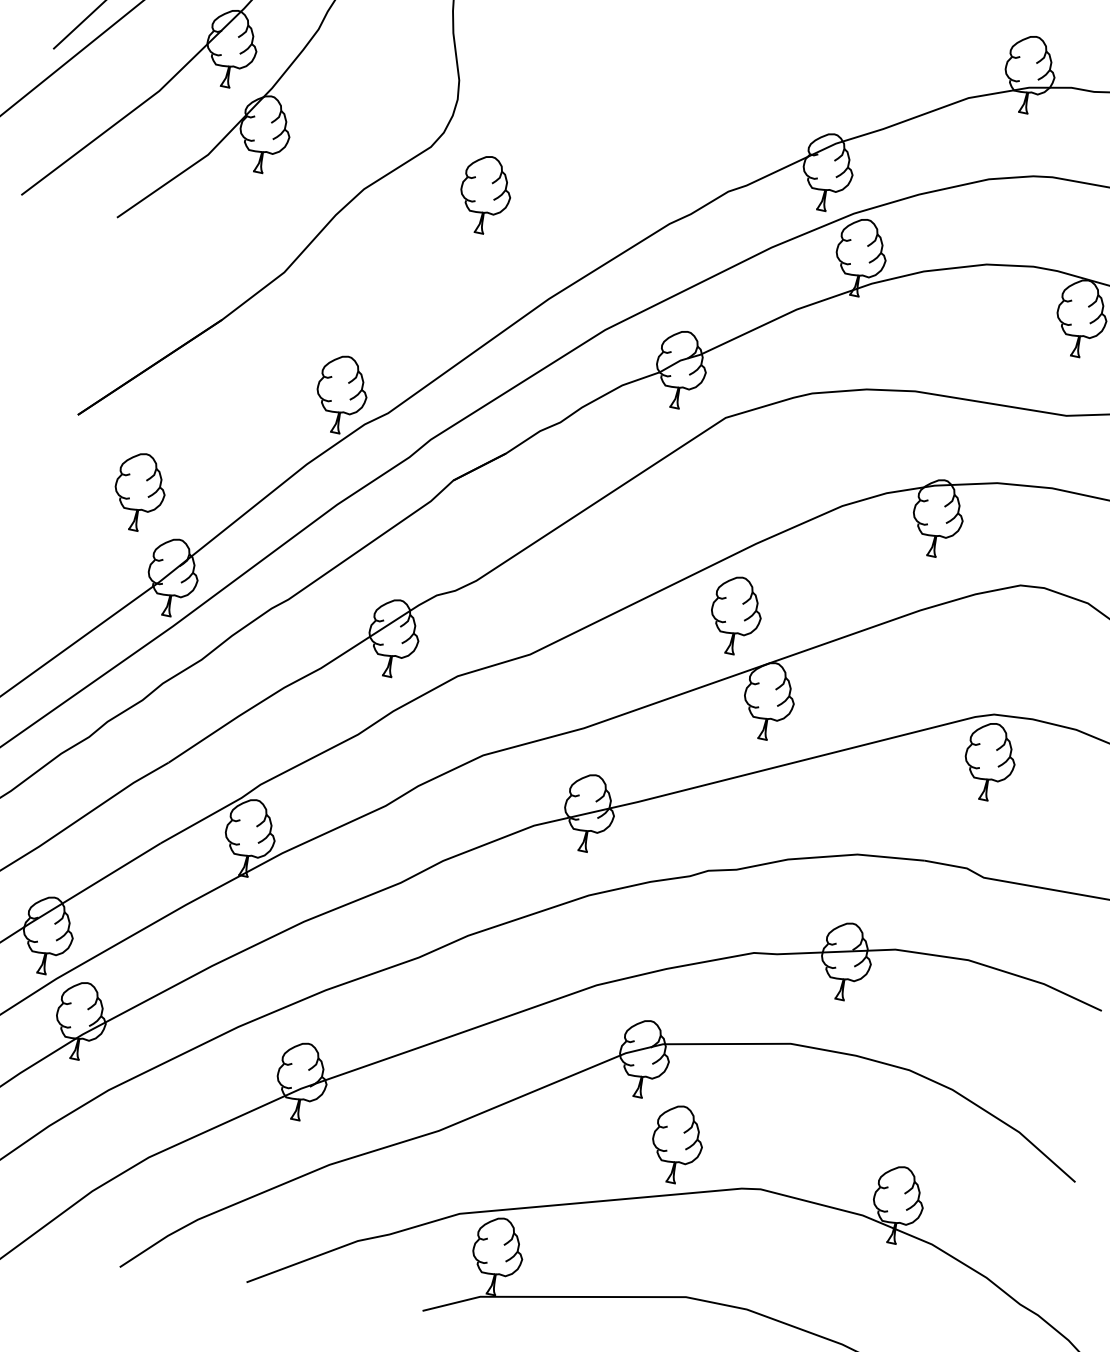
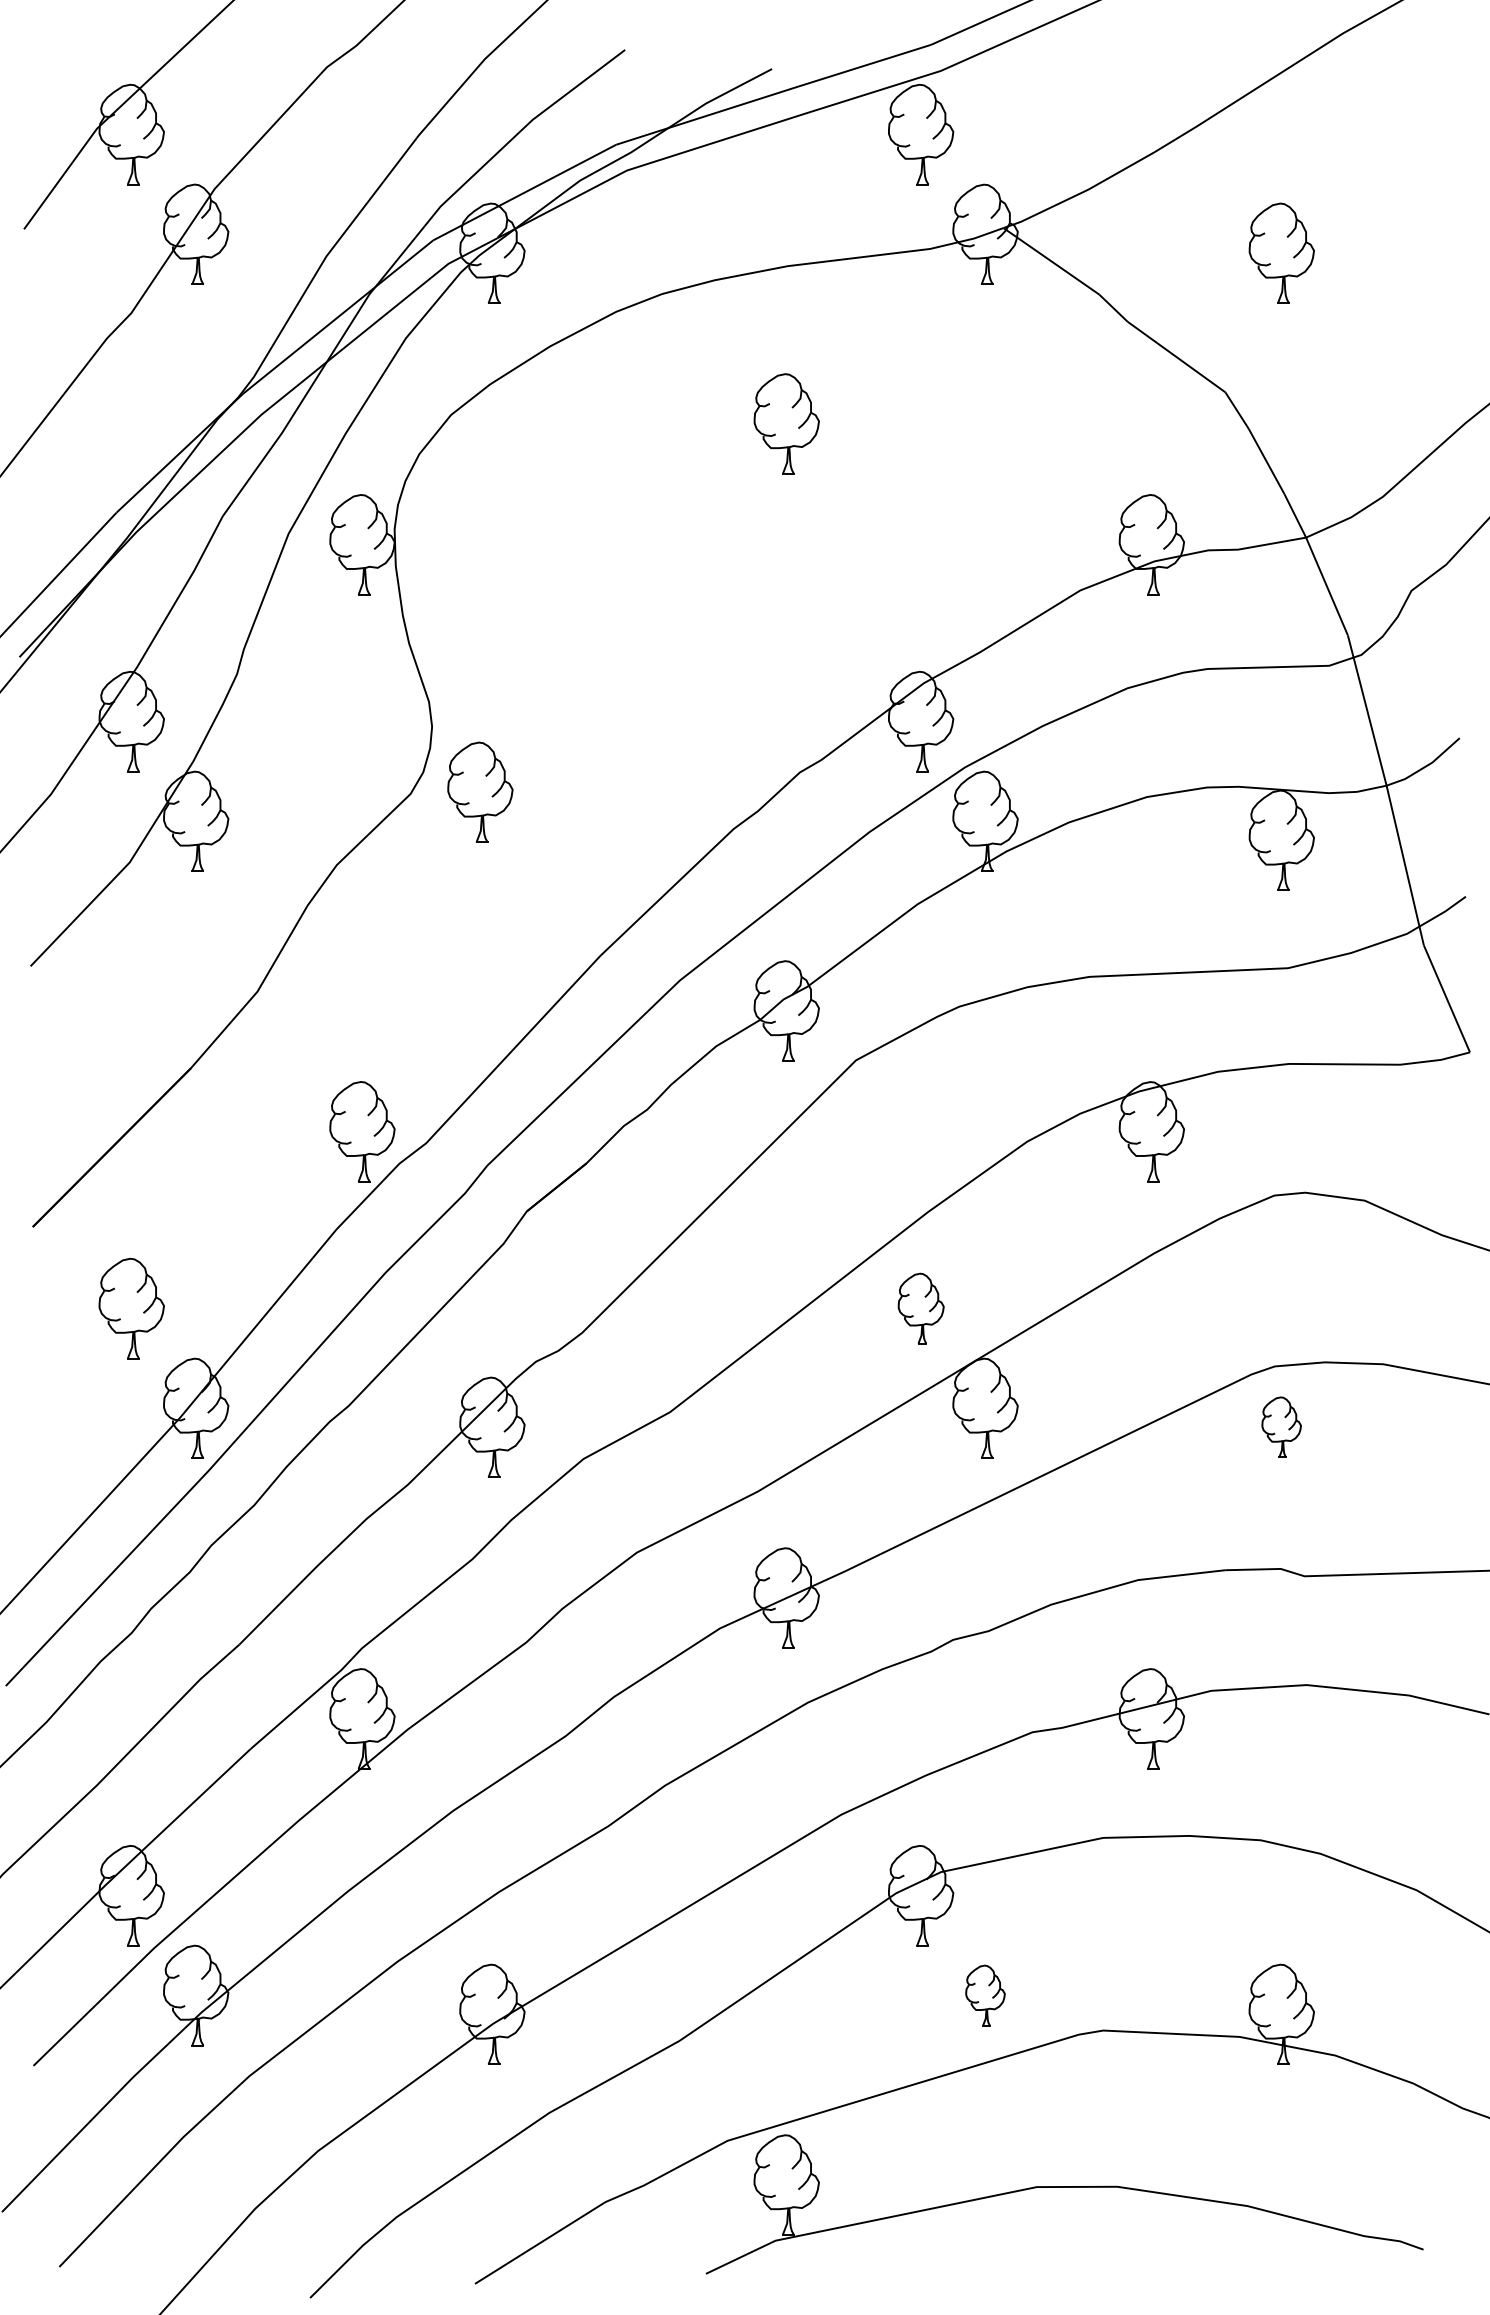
part: (485, 194) -> (480, 791), moved
part: (736, 615) -> (921, 1308), size x0.7
part: (989, 760) -> (1281, 1426), size x0.6
part: (677, 1144) -> (985, 1995), size x0.6

